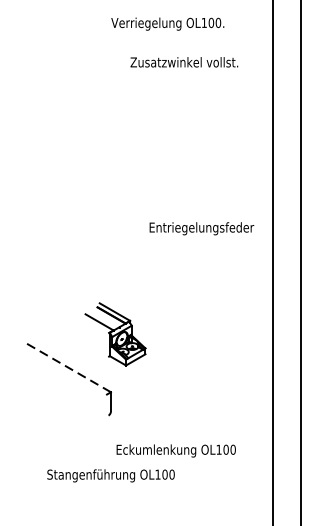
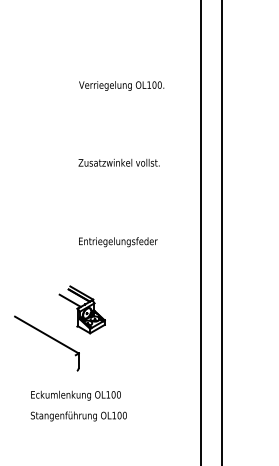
text: (167, 23) -> (121, 85), moved
text: (183, 61) -> (118, 162), moved
text: (202, 229) -> (118, 242), moved
line: (68, 368) -> (46, 335), dashed -> solid
text: (175, 450) -> (75, 395), moved

